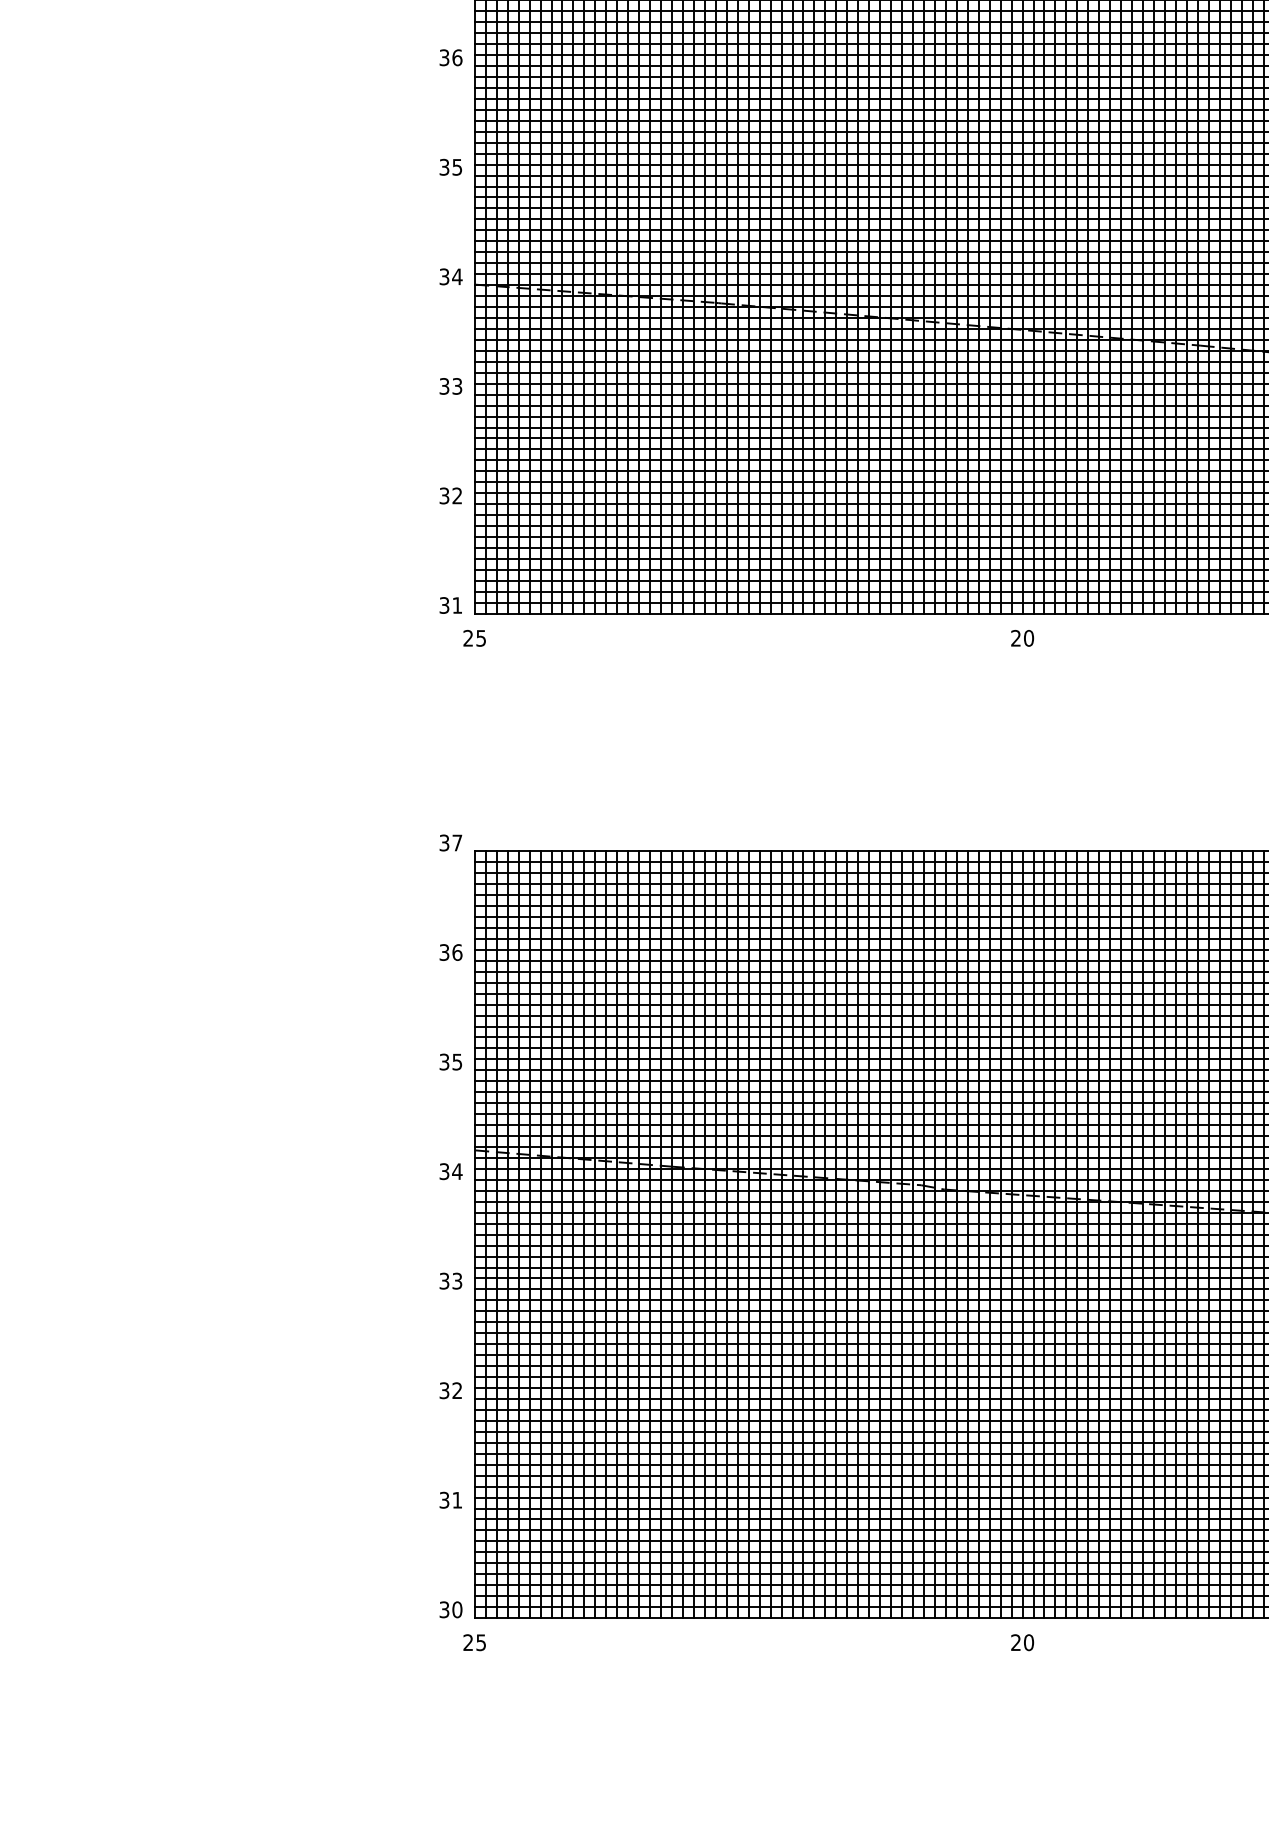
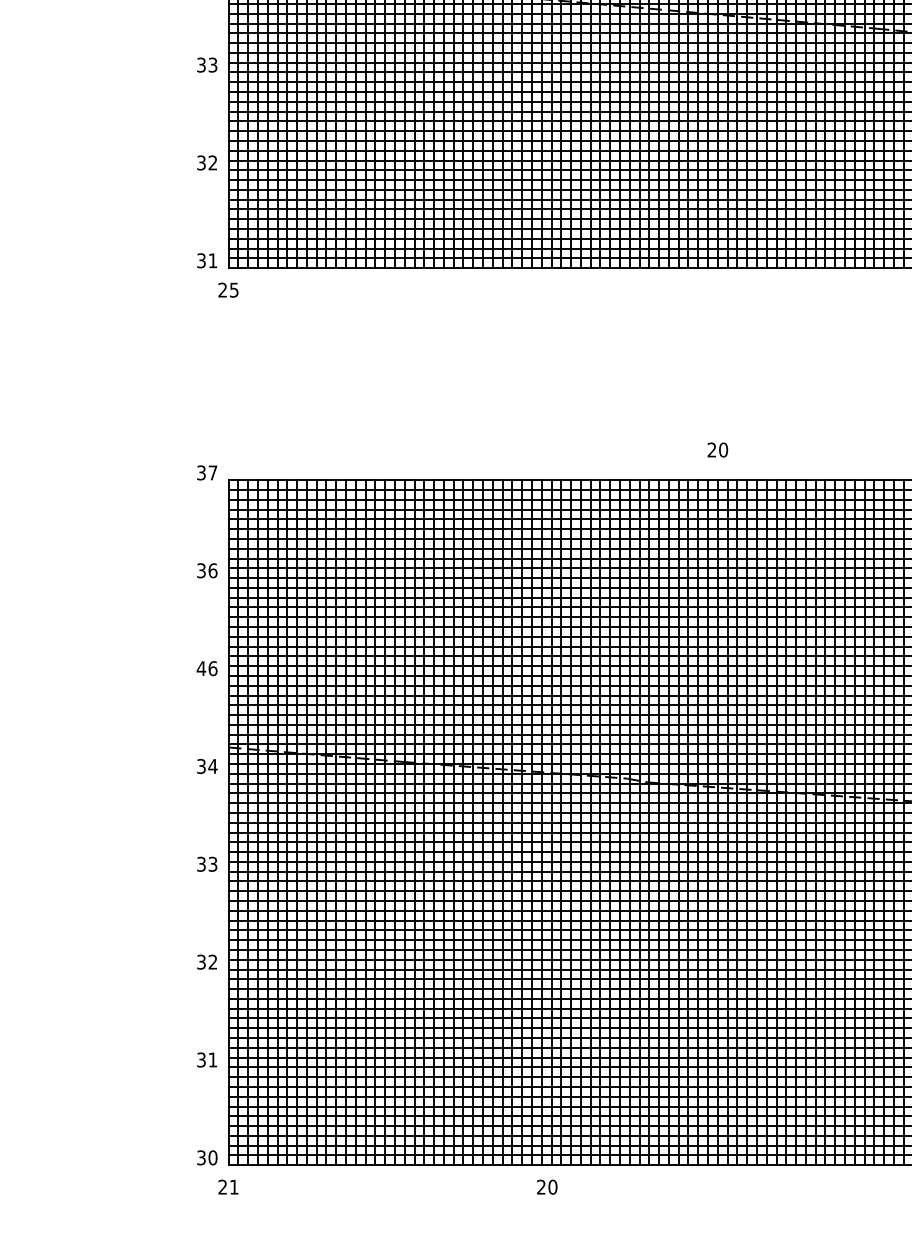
text: (1022, 638) -> (717, 450), moved
text: (450, 1061) -> (206, 668), 35 -> 46
text: (480, 1642) -> (233, 1187), 25 -> 21
text: (1022, 1642) -> (547, 1187), moved

